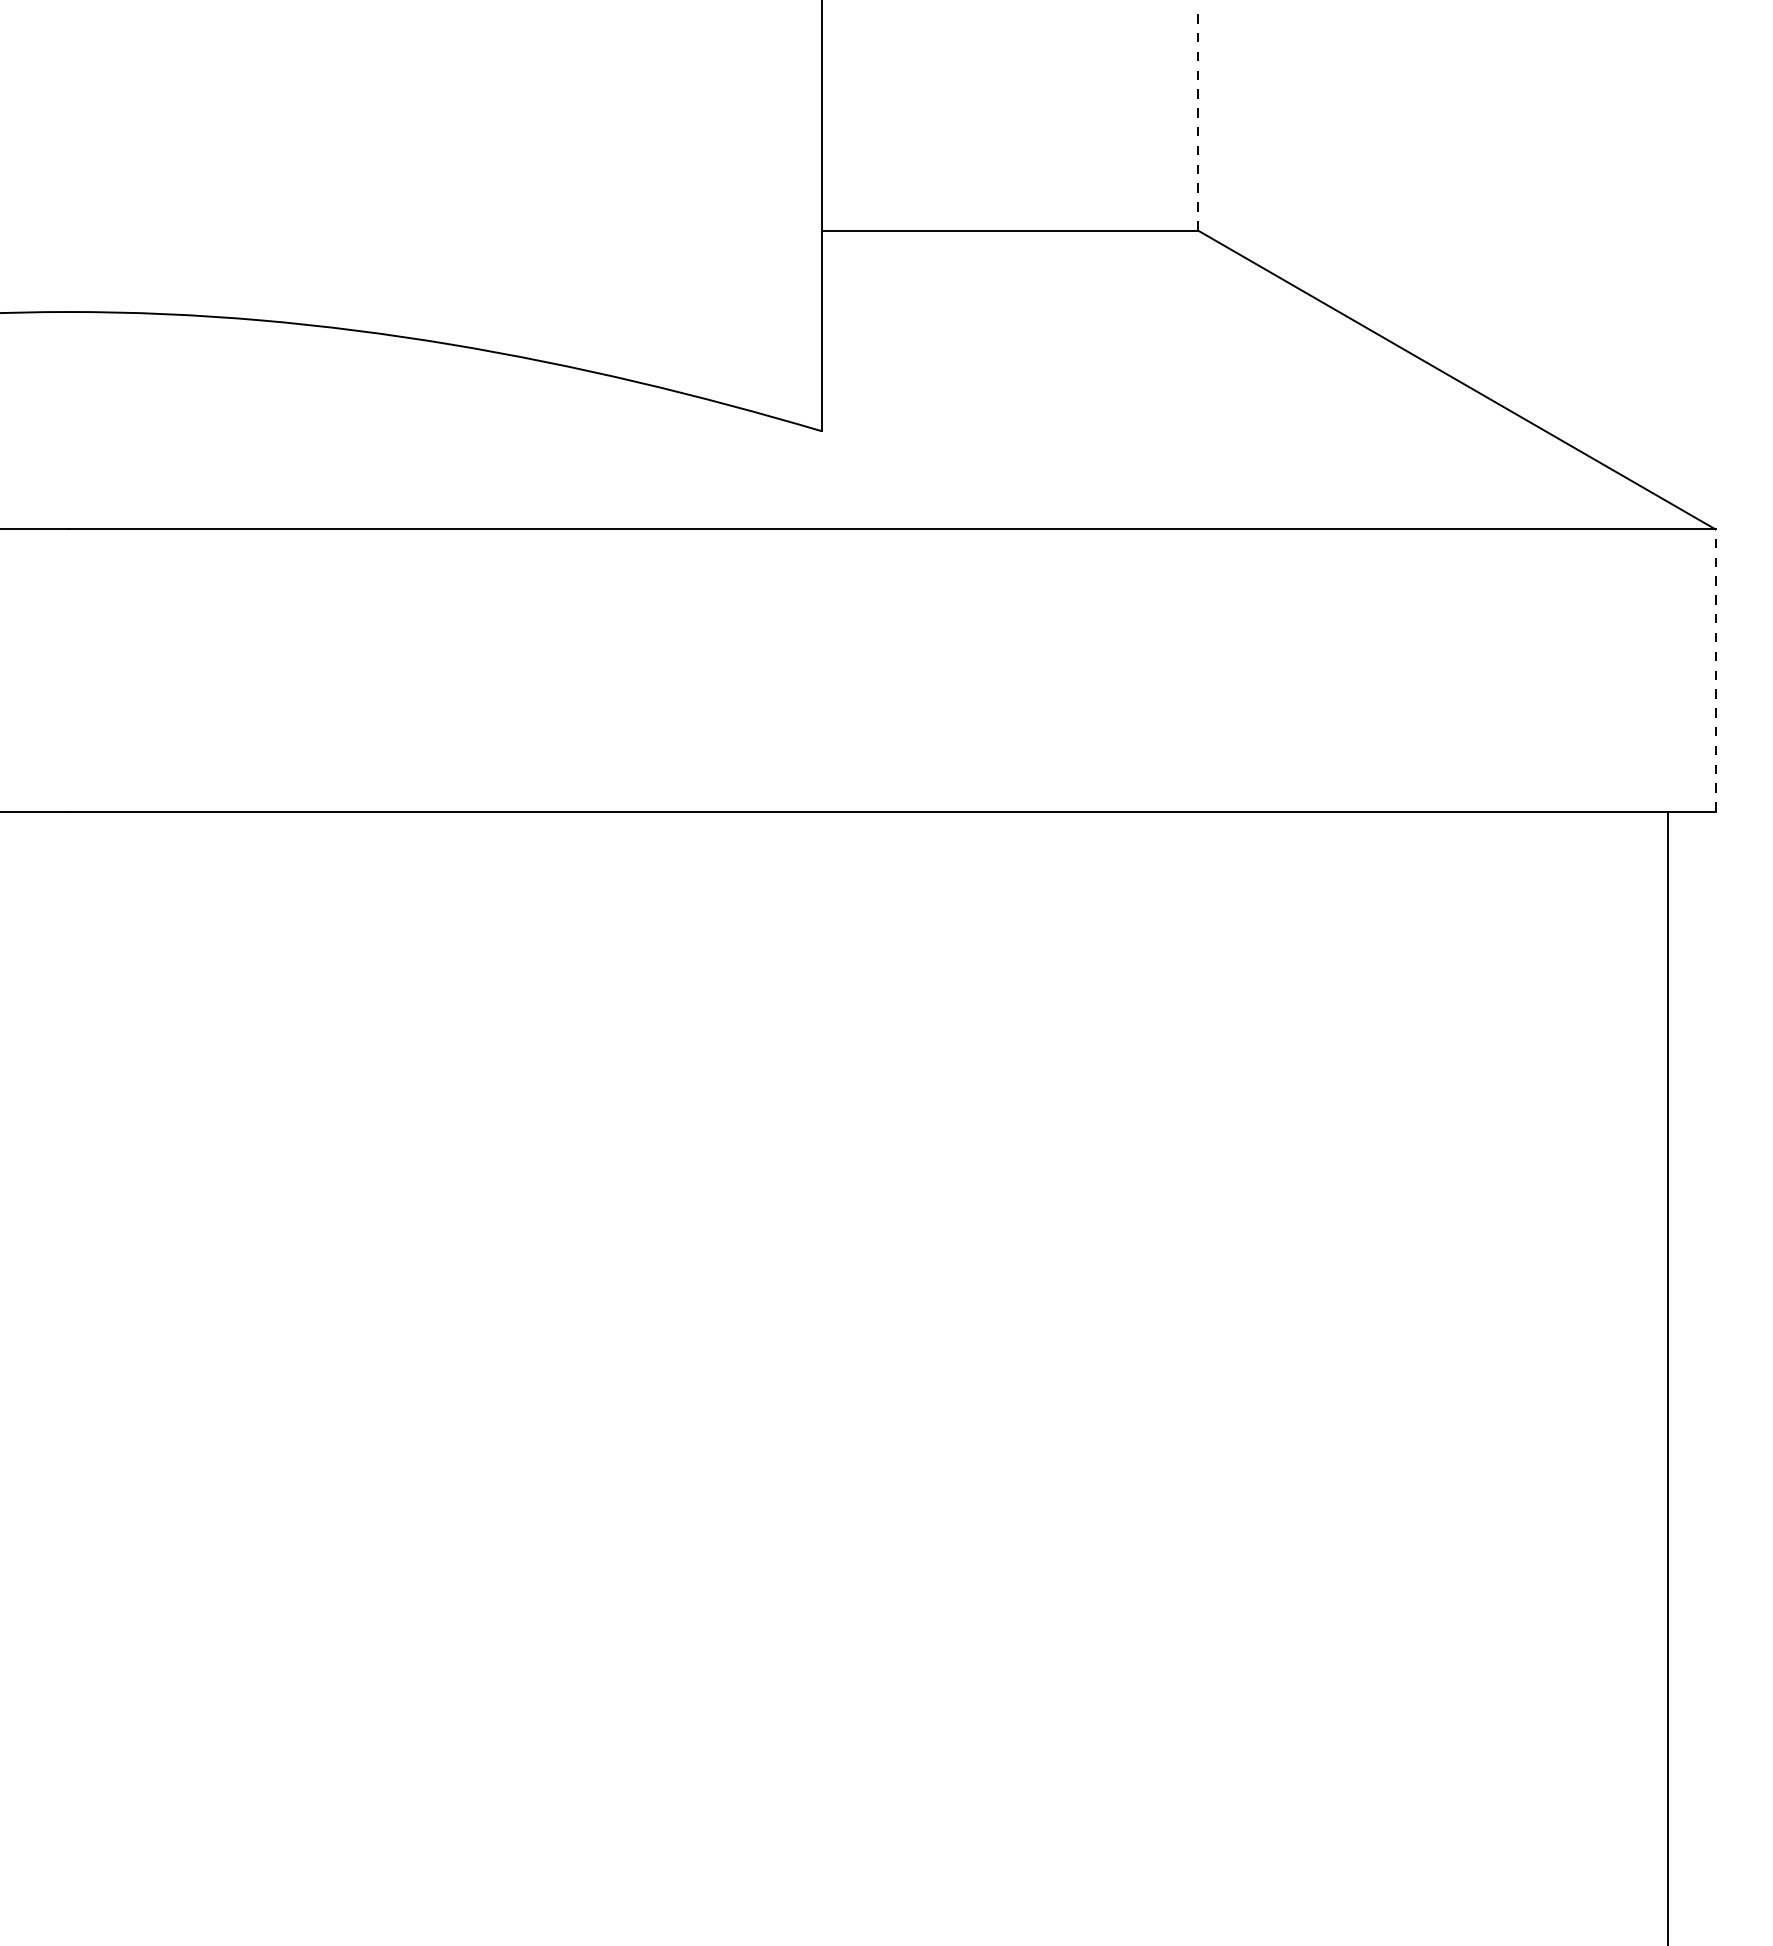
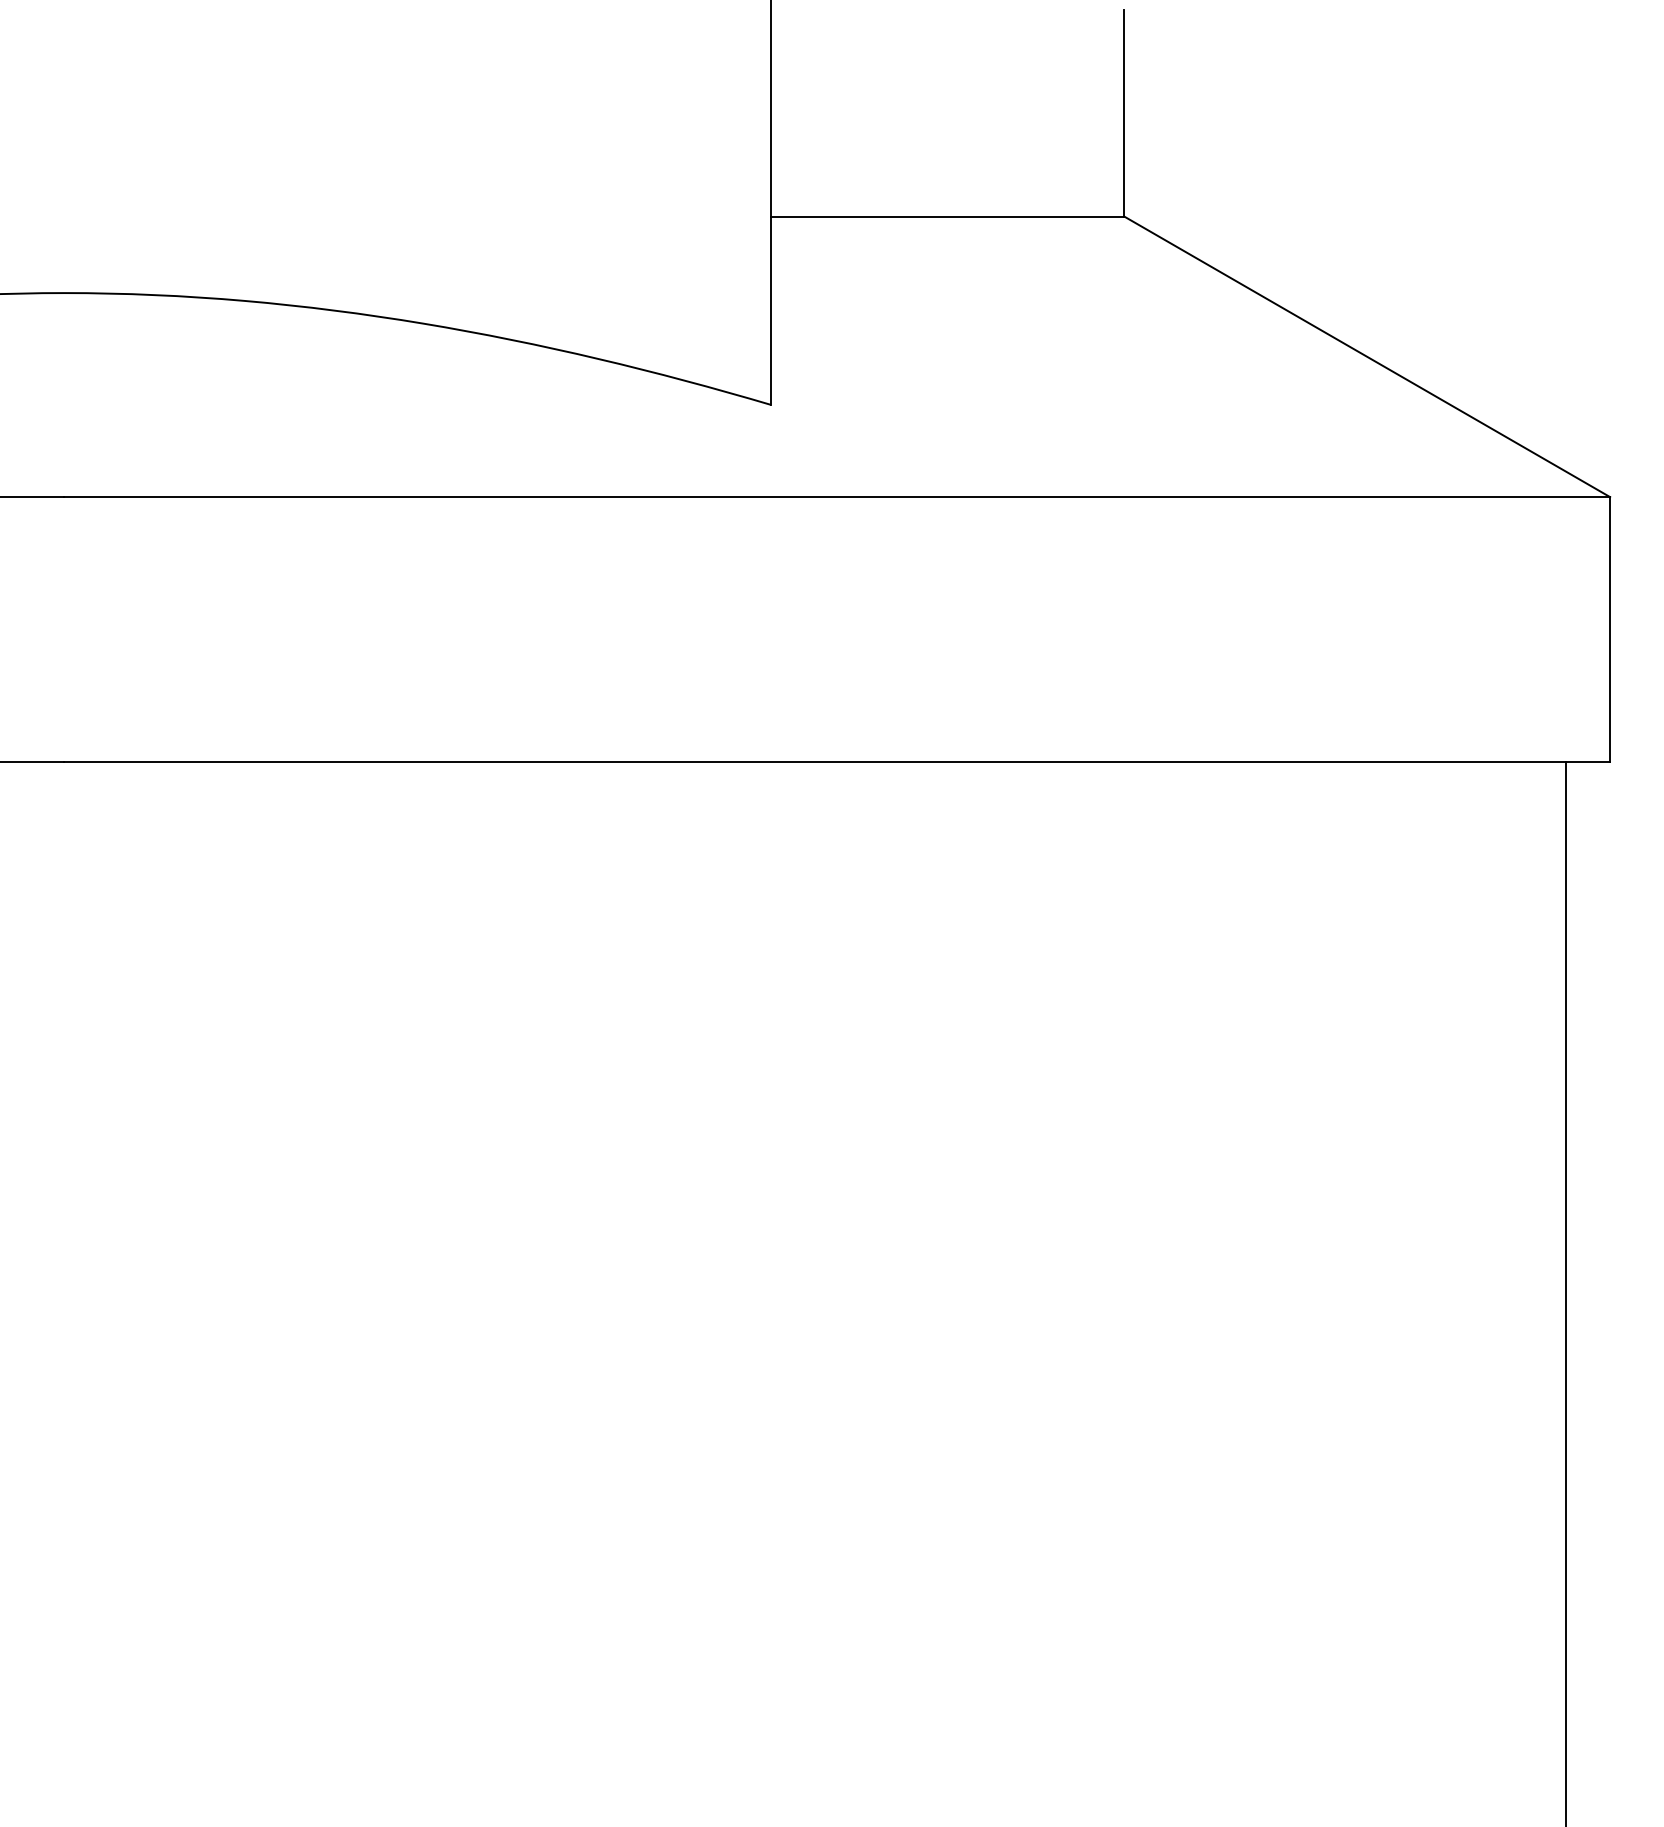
line: (1198, 119) -> (1124, 112), dashed -> solid
line: (1715, 670) -> (1610, 629), dashed -> solid

